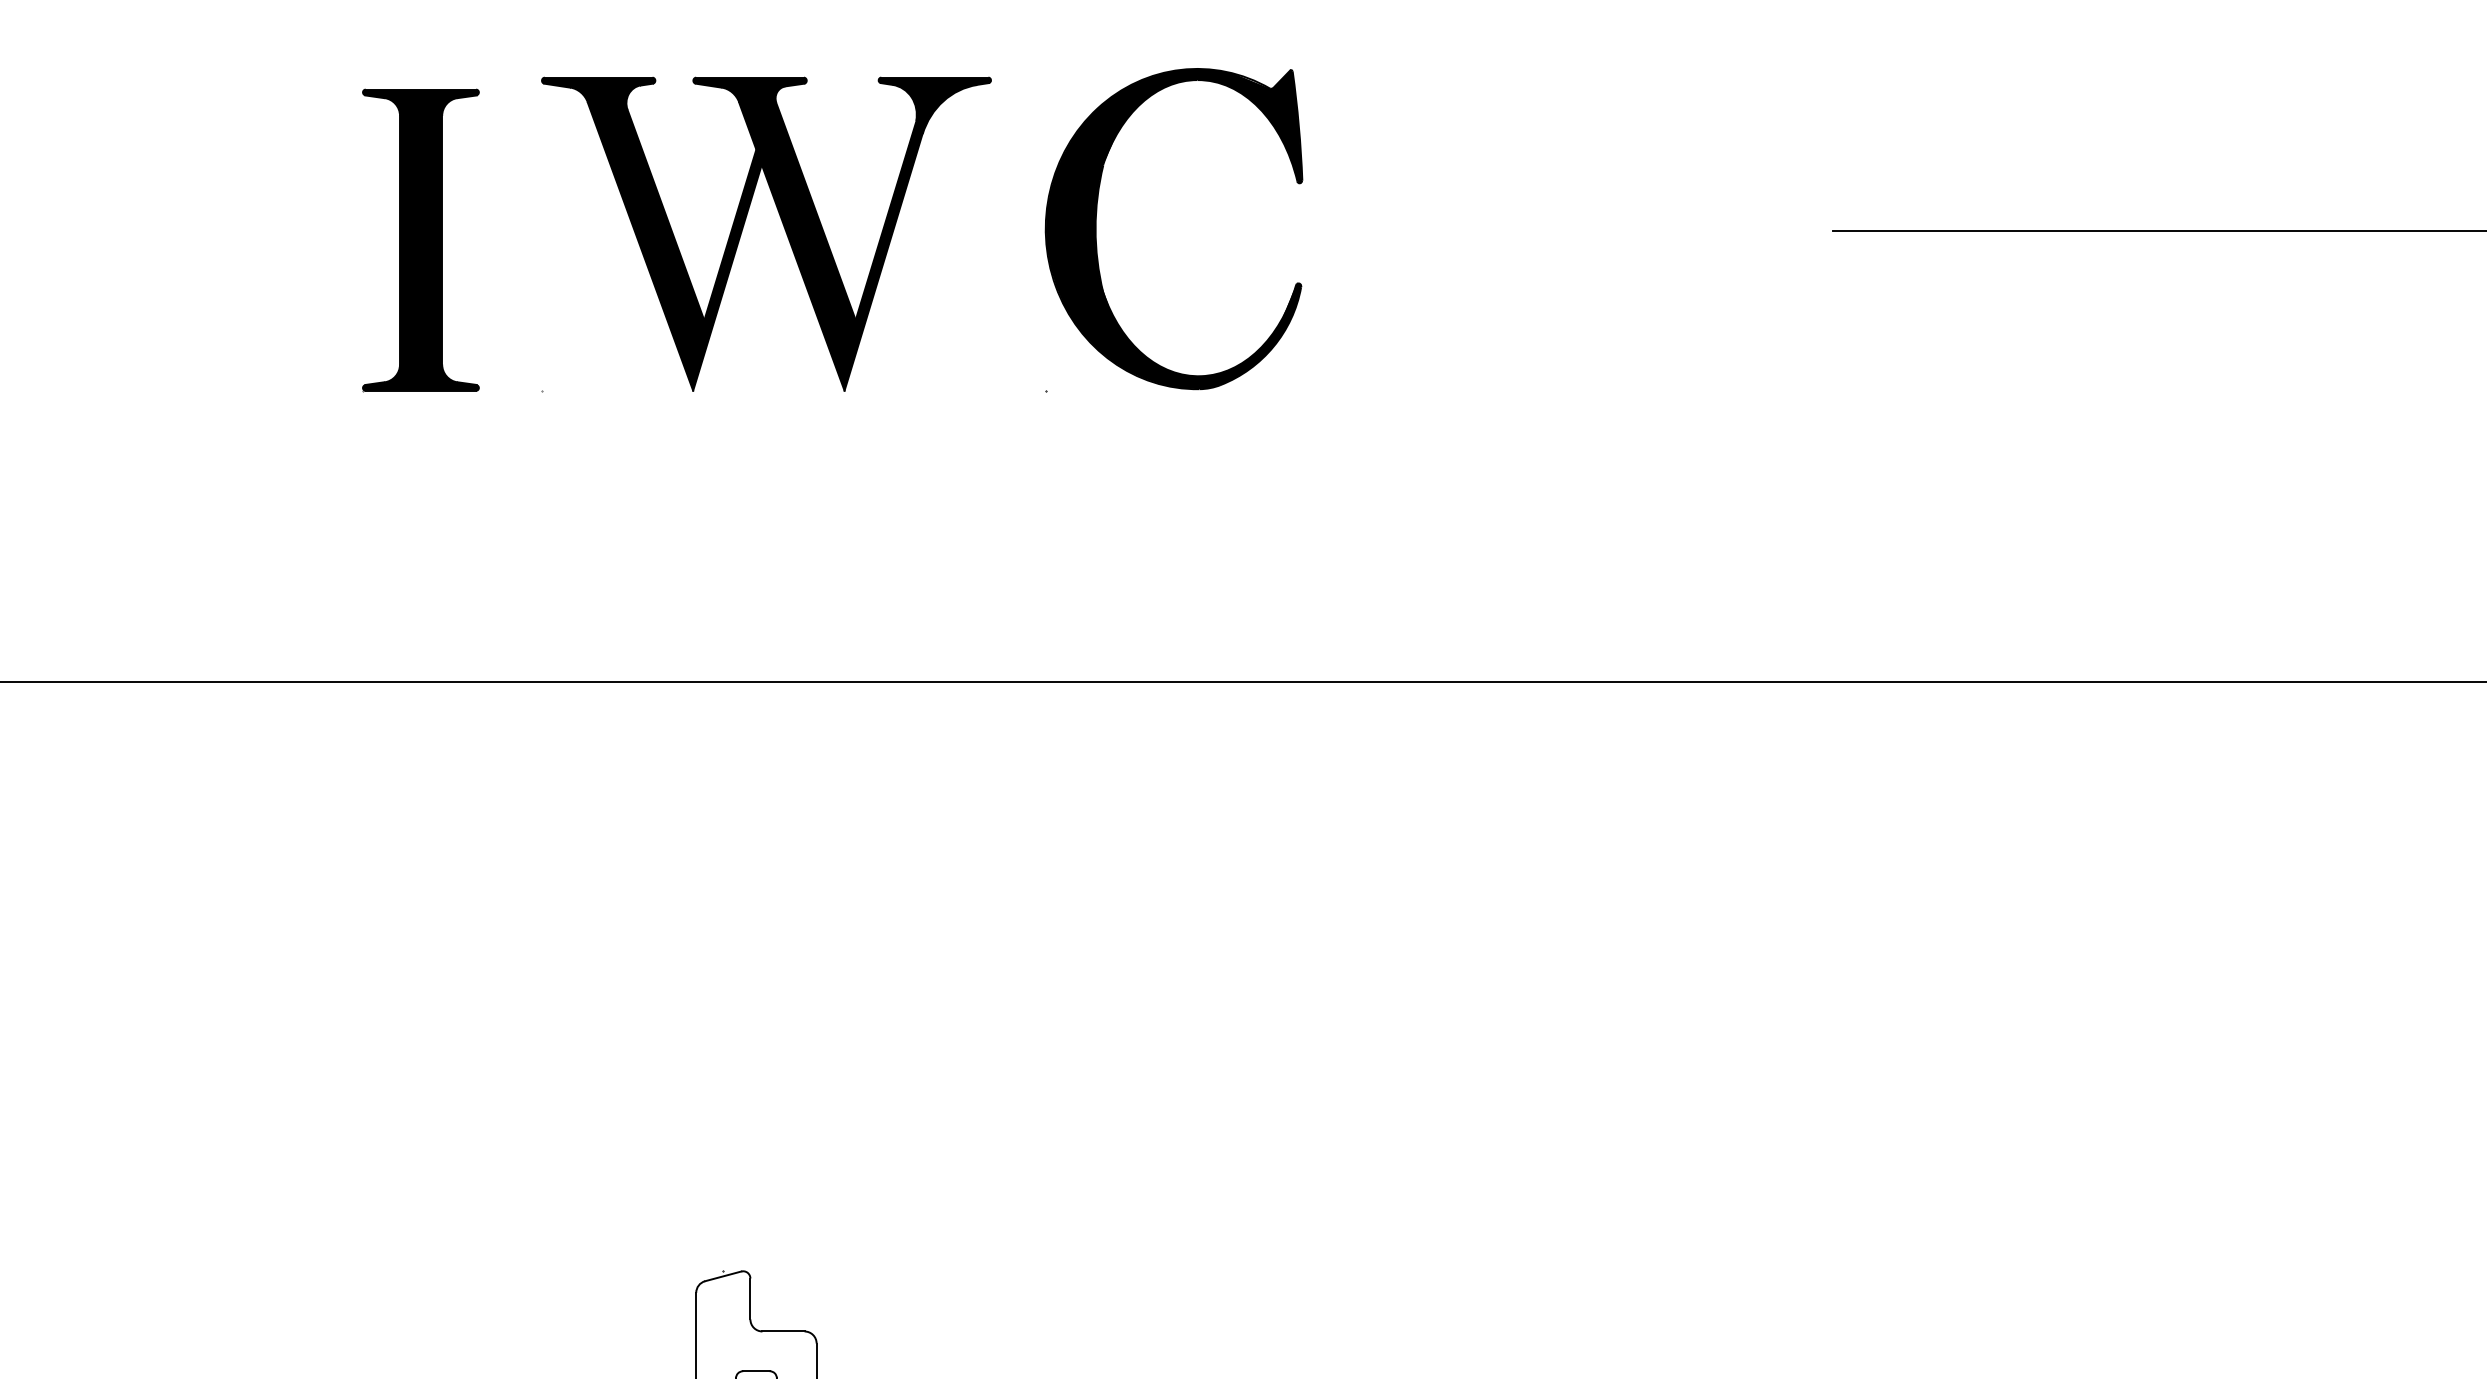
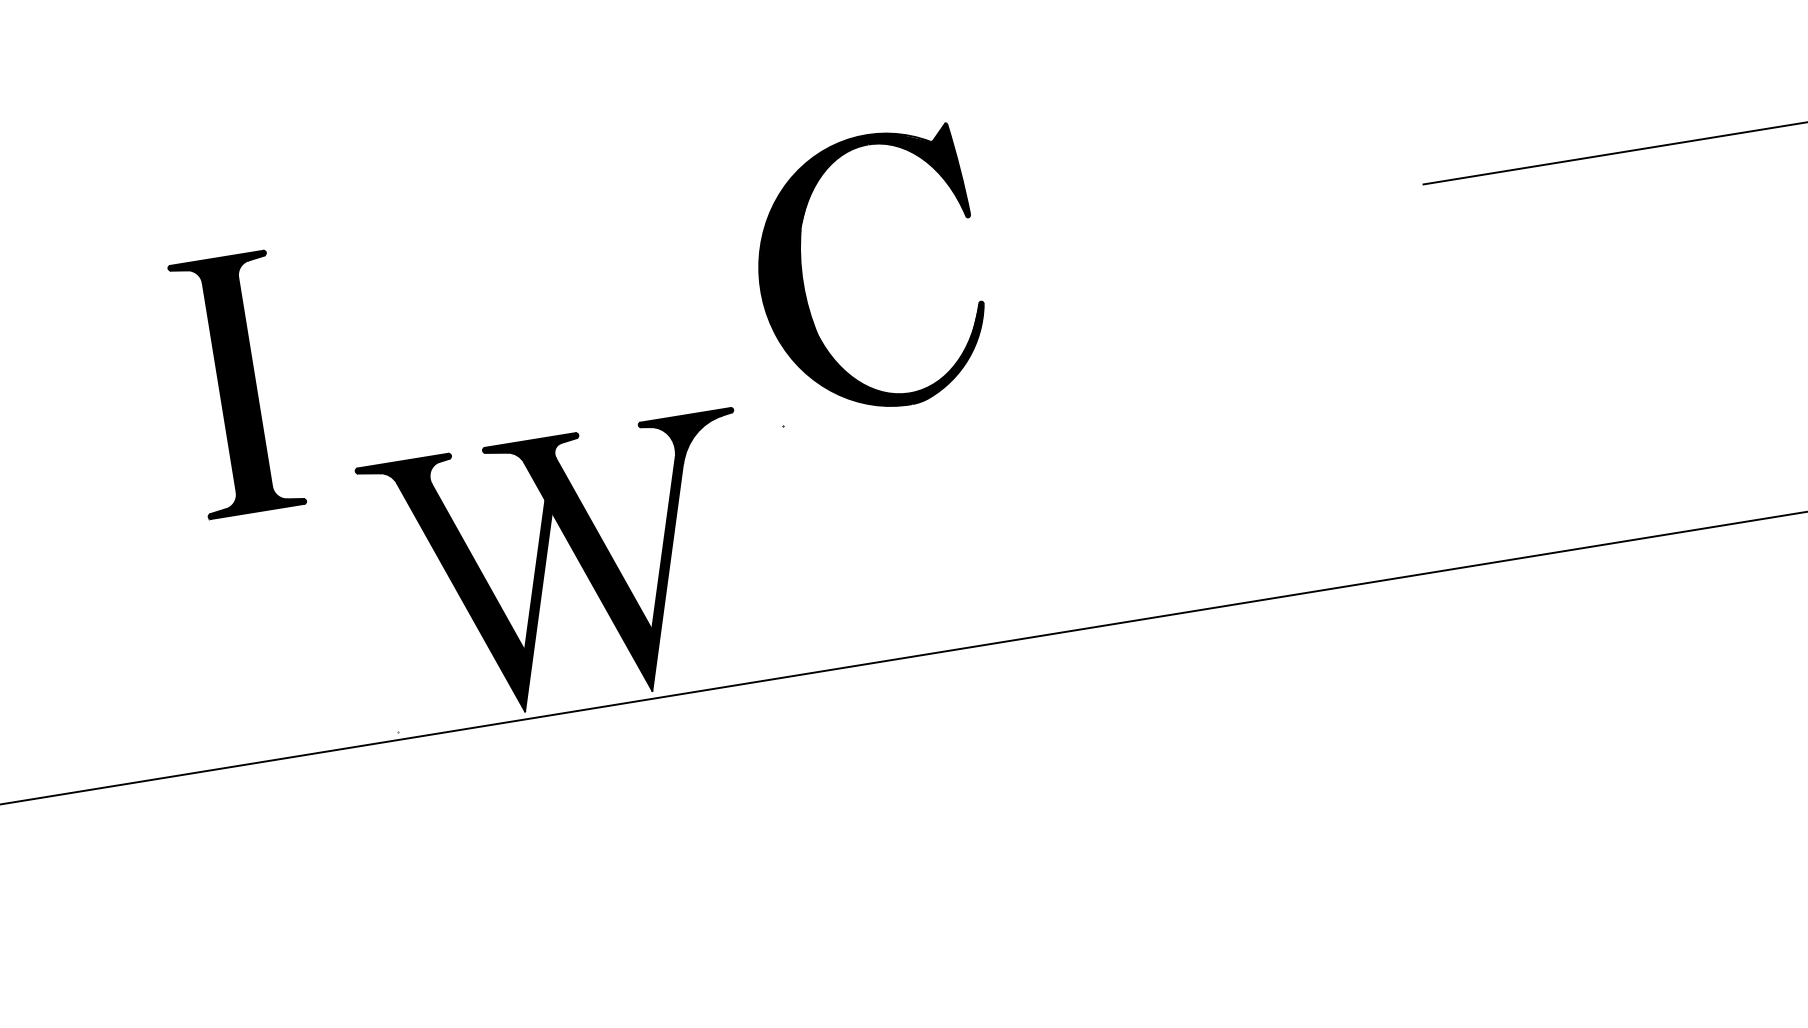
part: (783, 227) -> (578, 561), moved

